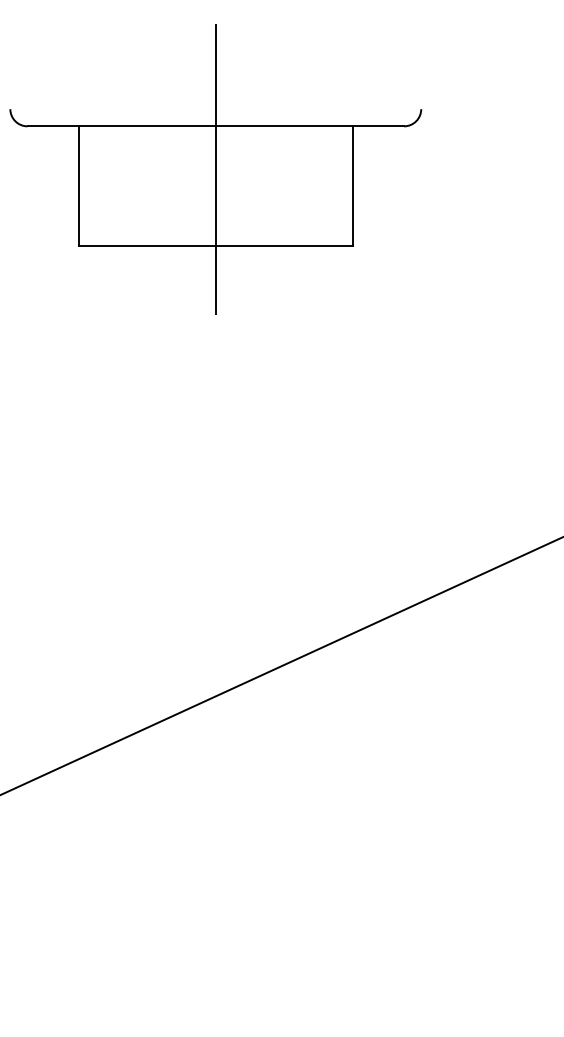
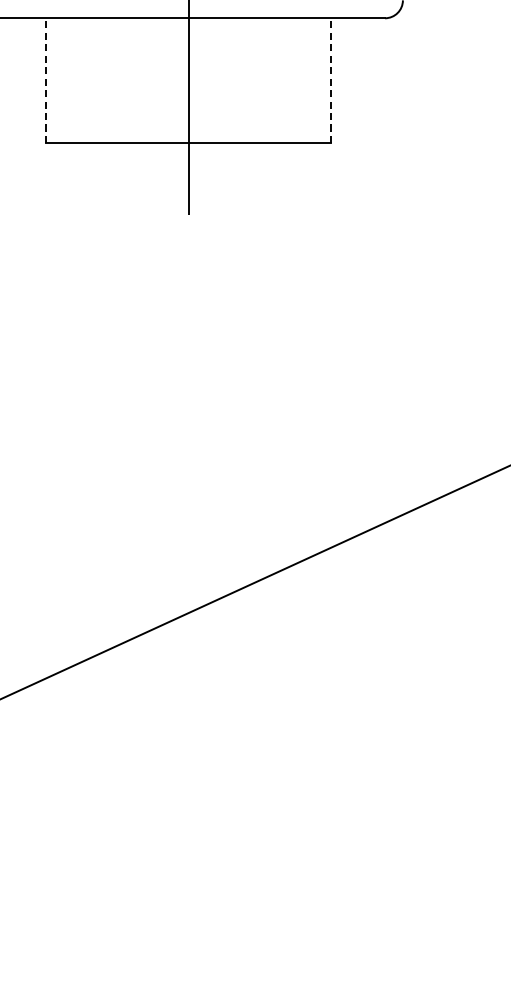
line: (78, 186) -> (45, 81), solid -> dashed
line: (352, 186) -> (331, 81), solid -> dashed

